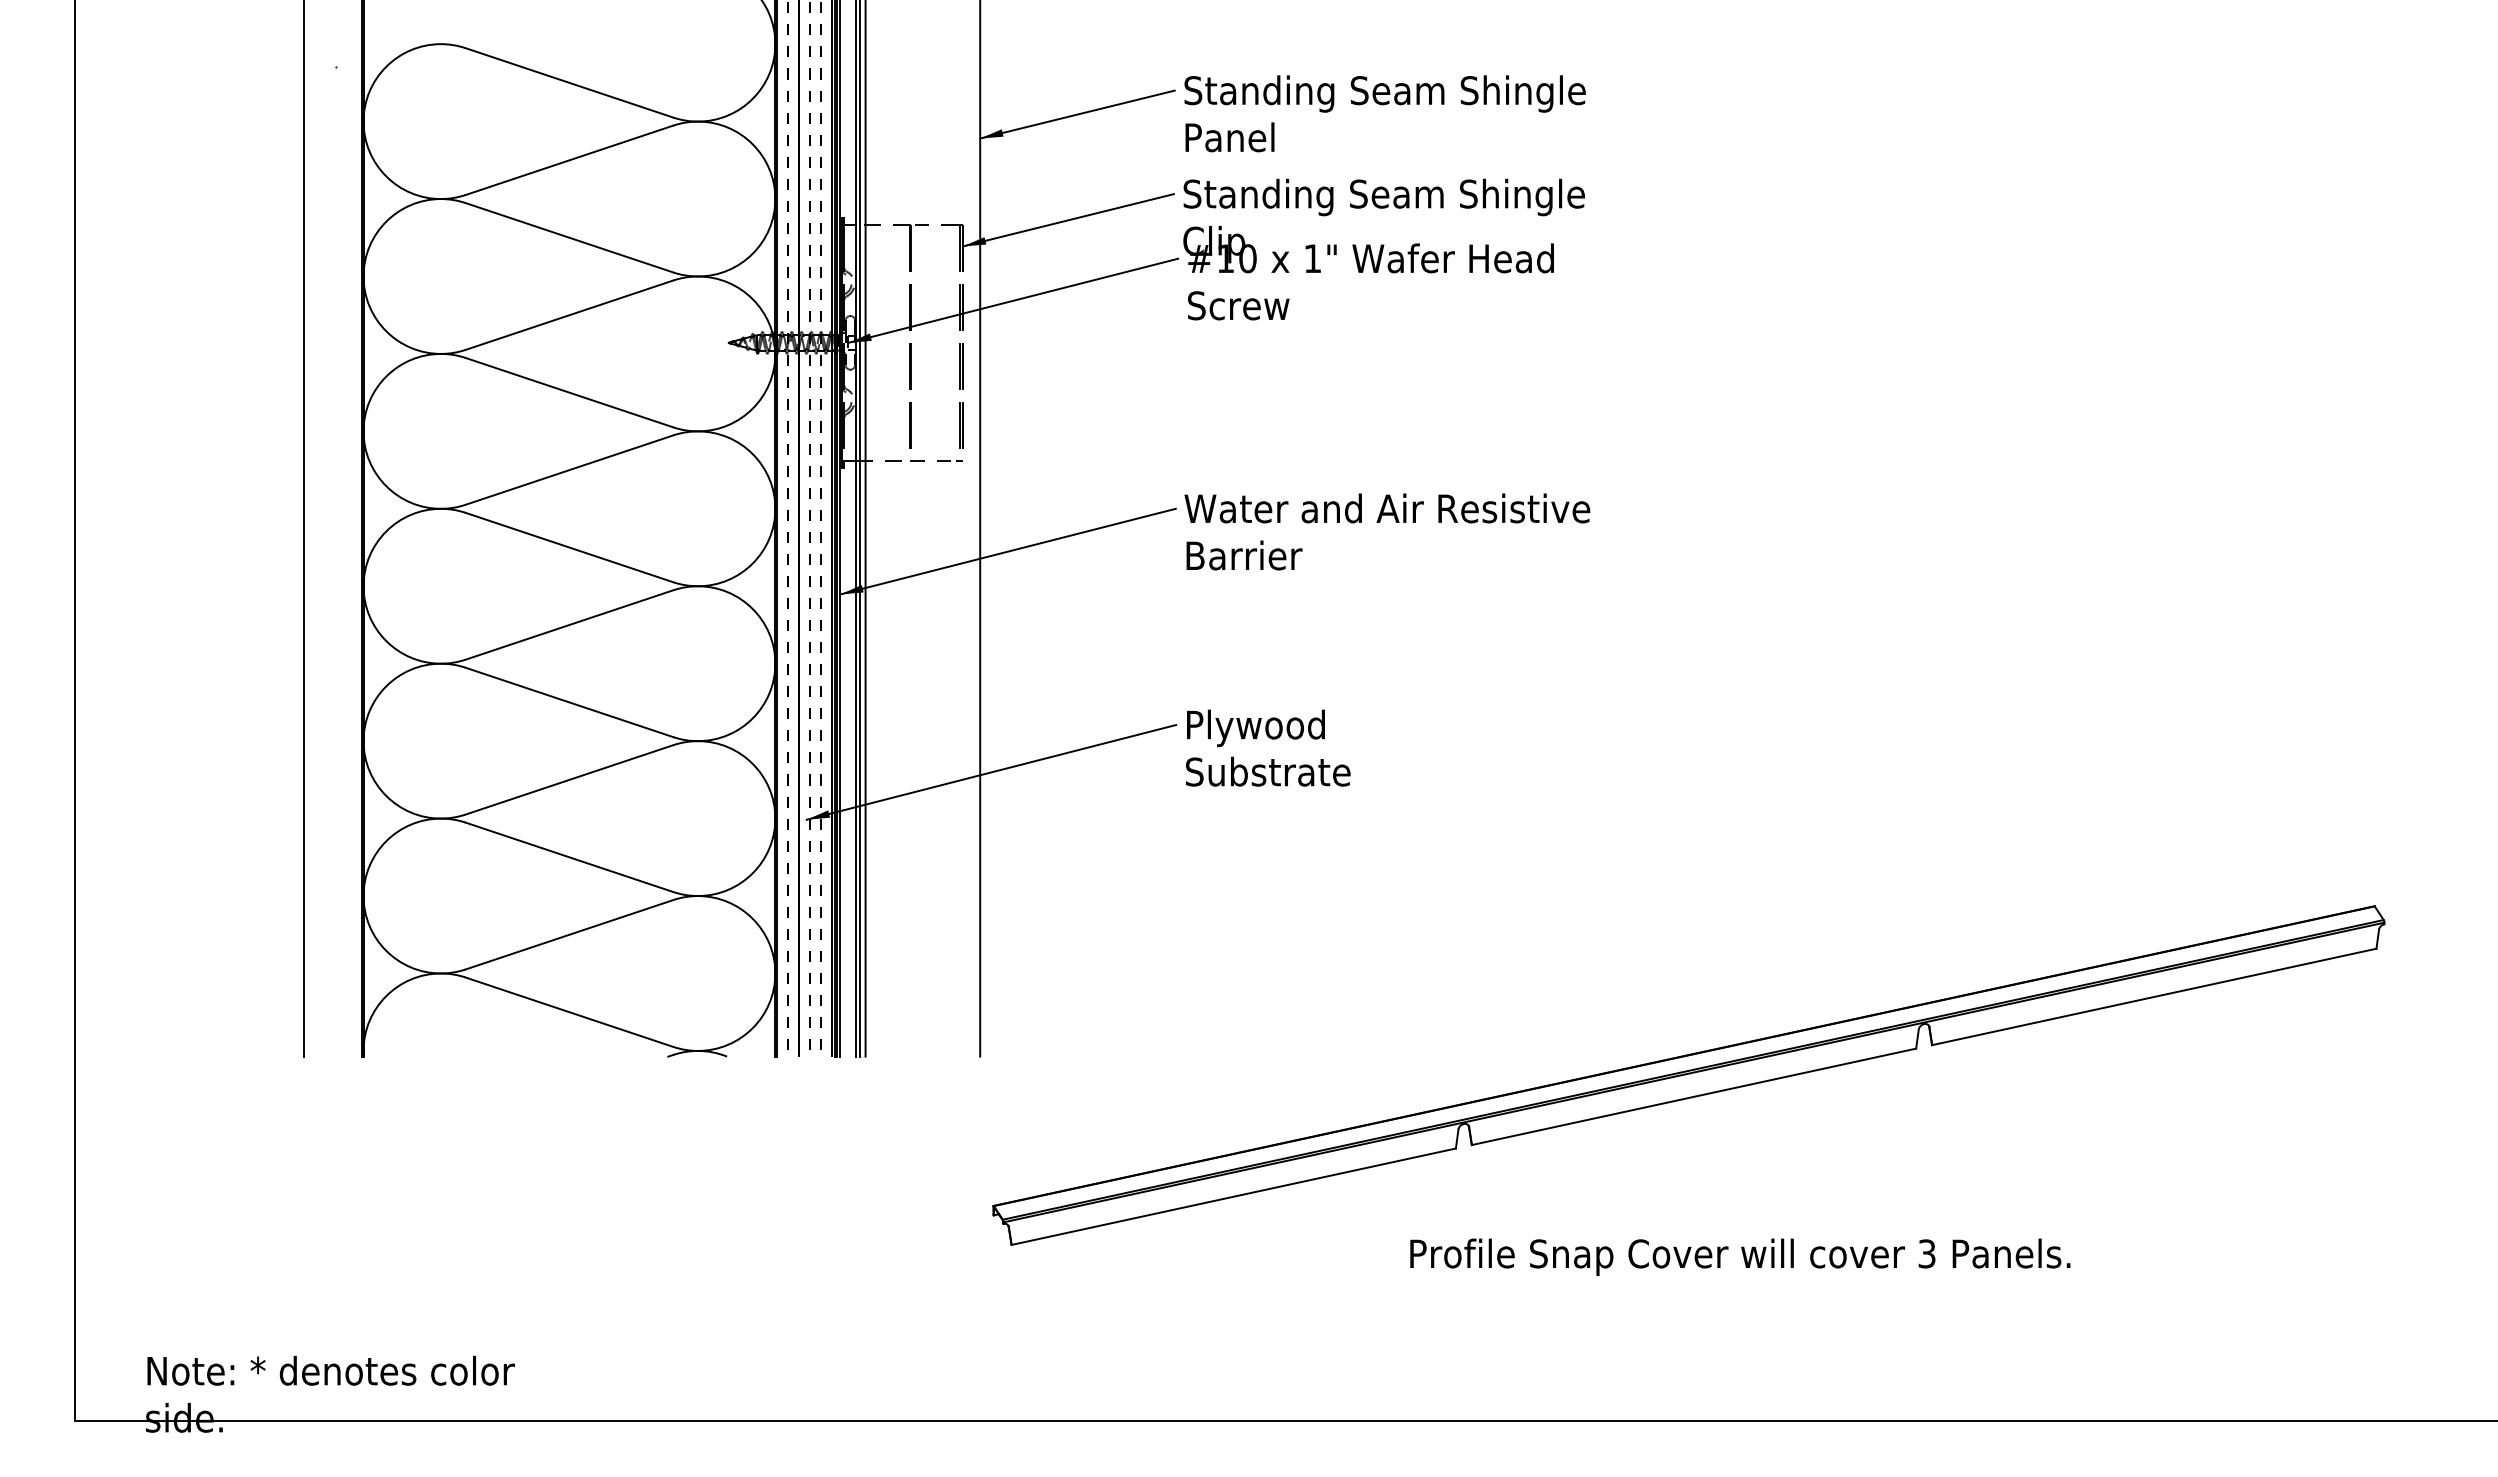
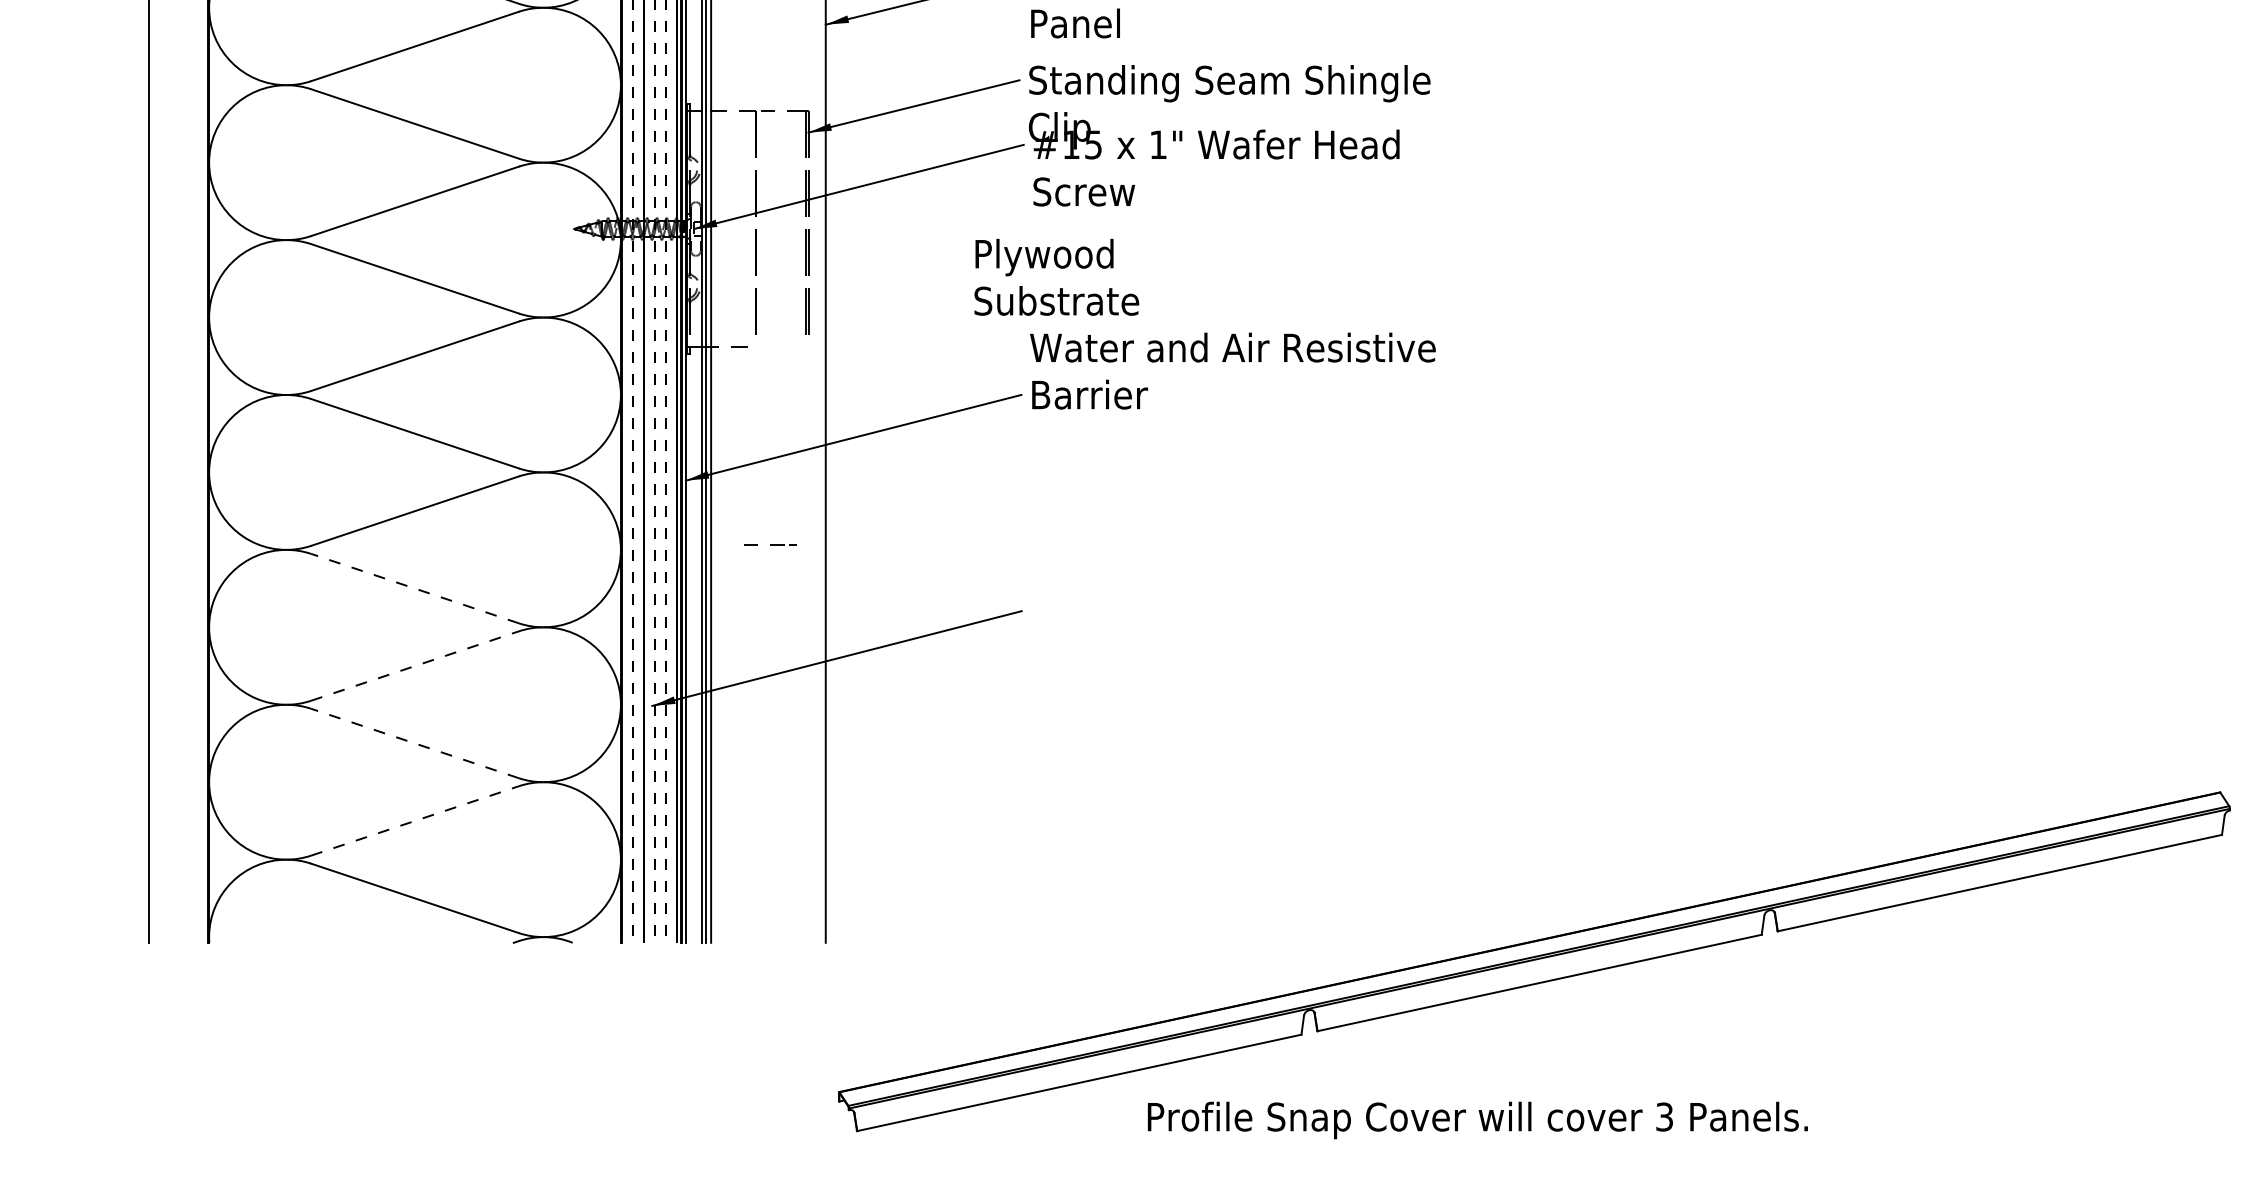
text: (1247, 258) -> (1093, 144), #10 -> #15
line: (937, 460) -> (771, 544), moved
text: (1387, 531) -> (1233, 370), moved
line: (569, 702) -> (415, 588), solid -> dashed
text: (1268, 747) -> (1057, 276), moved
line: (569, 779) -> (415, 665), solid -> dashed
line: (569, 857) -> (415, 743), solid -> dashed
line: (569, 934) -> (415, 820), solid -> dashed
text: (1740, 1256) -> (1478, 1119), moved

